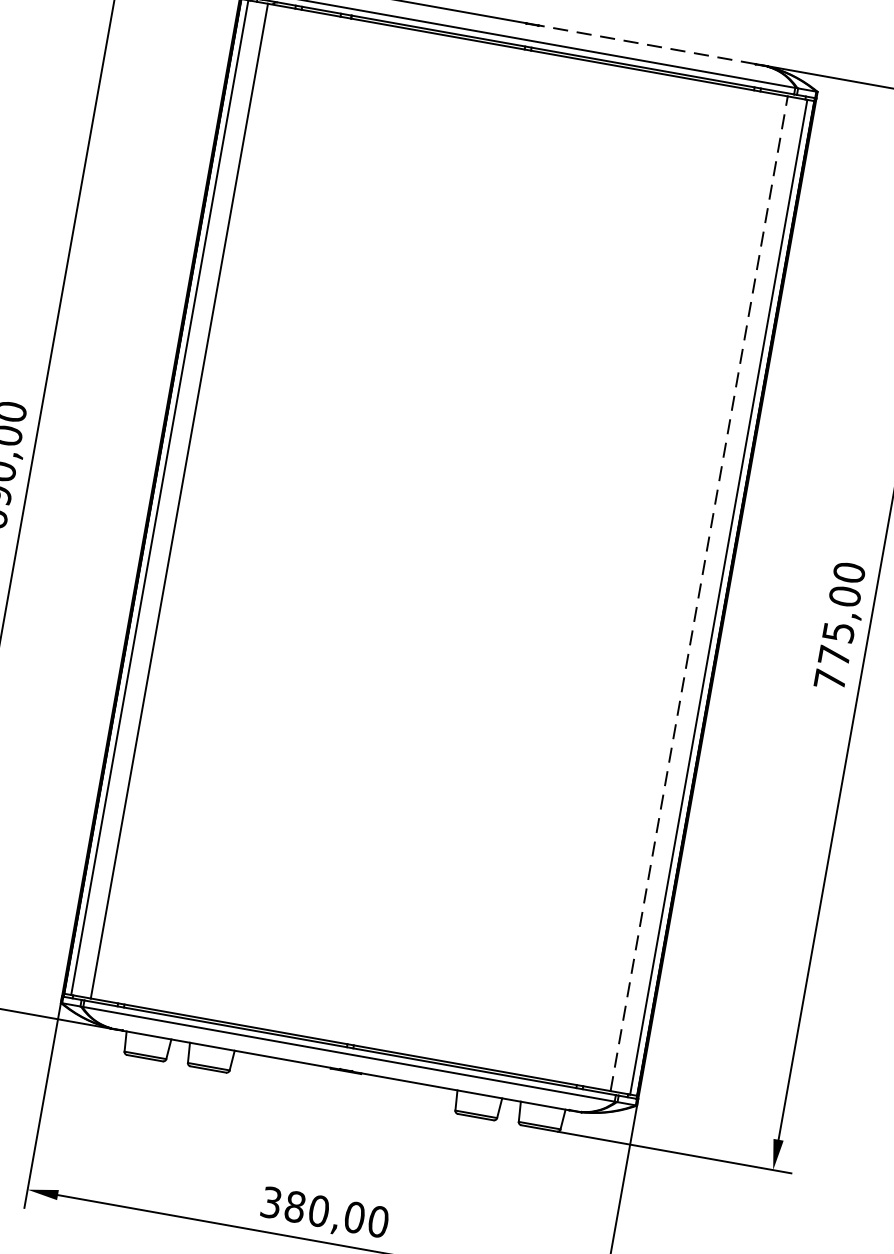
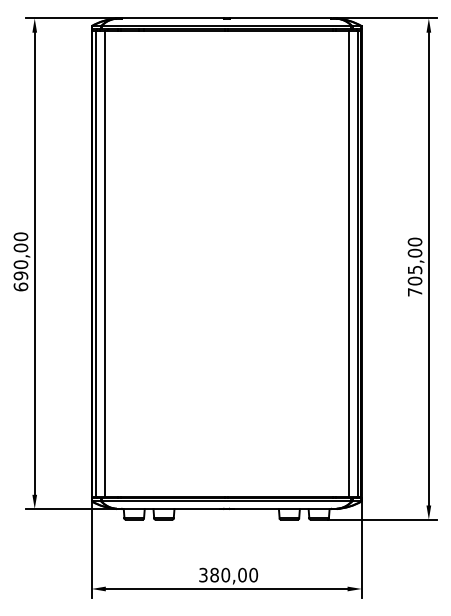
line: (647, 44) -> (280, 18), dashed -> solid
line: (699, 593) -> (348, 263), dashed -> solid
text: (833, 654) -> (414, 280), 775,00 -> 705,00

